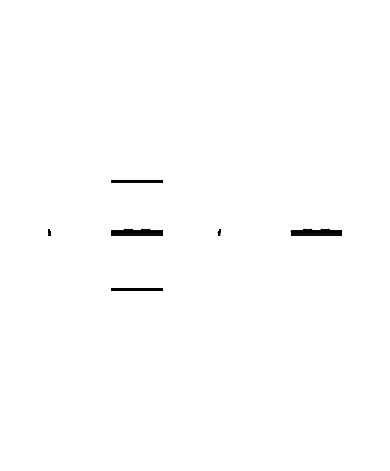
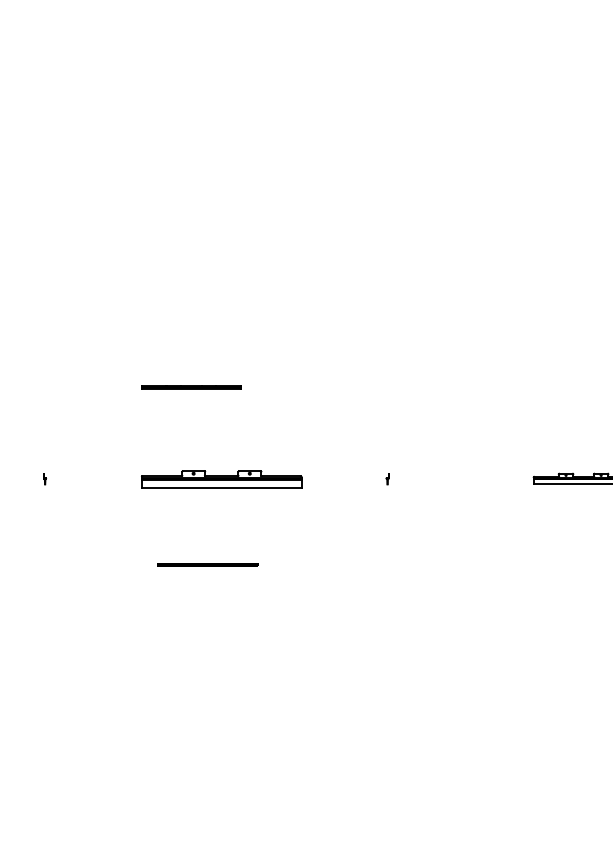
line: (136, 181) -> (190, 388), moved
part: (136, 231) -> (220, 477), size x1.6
line: (136, 289) -> (206, 563), moved

